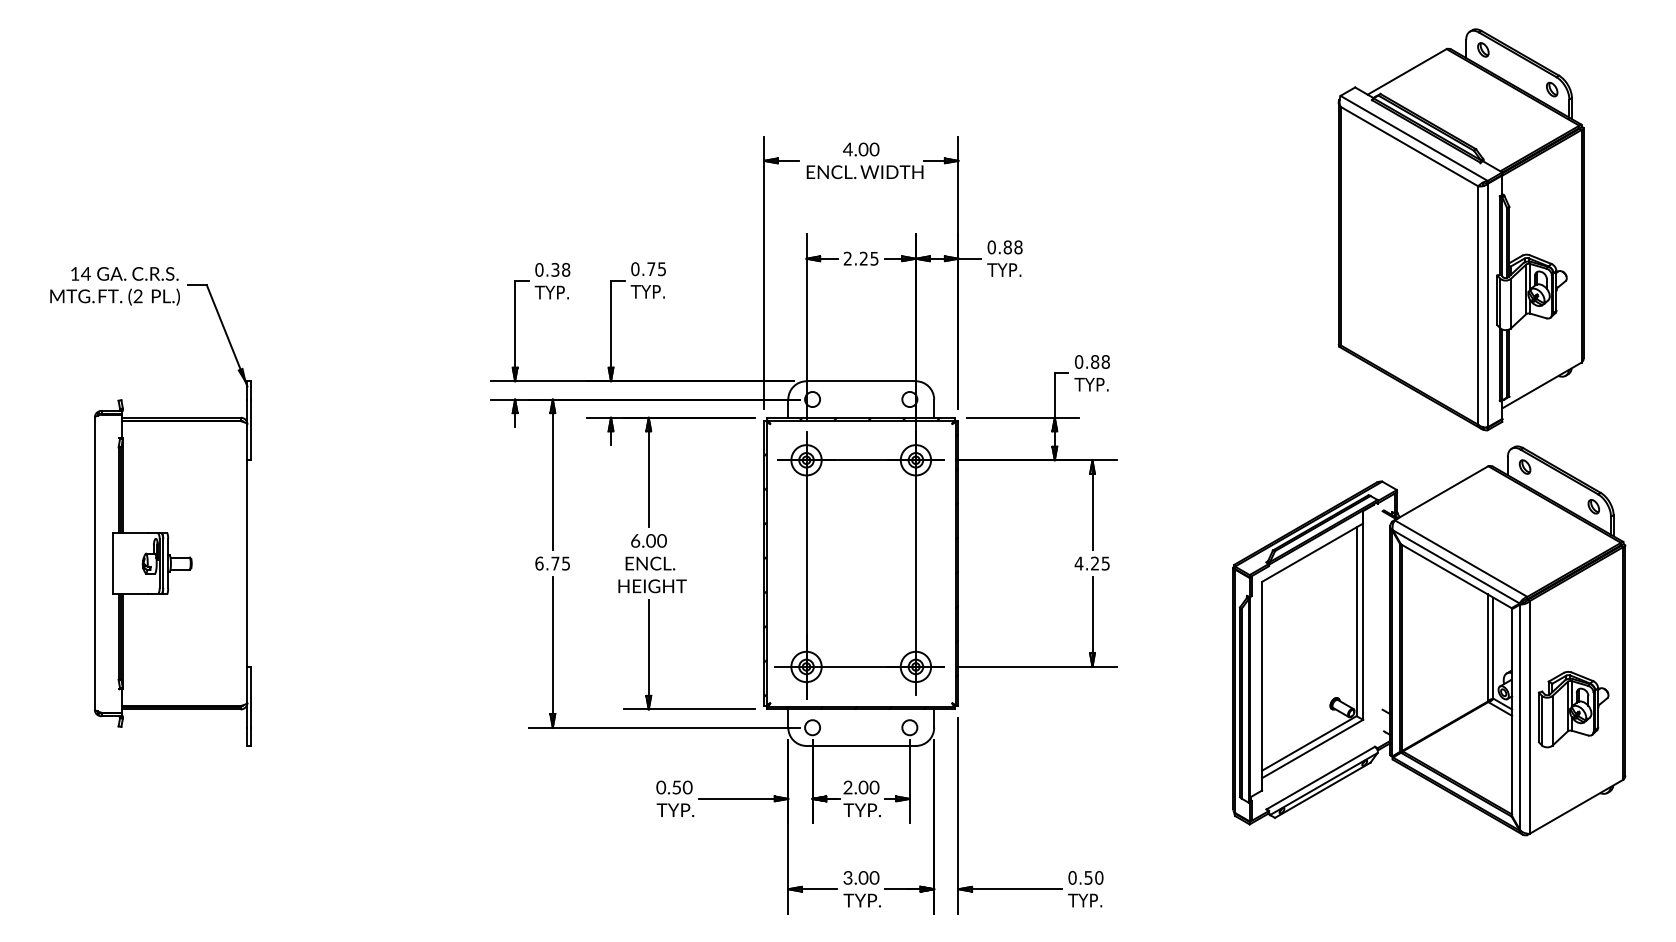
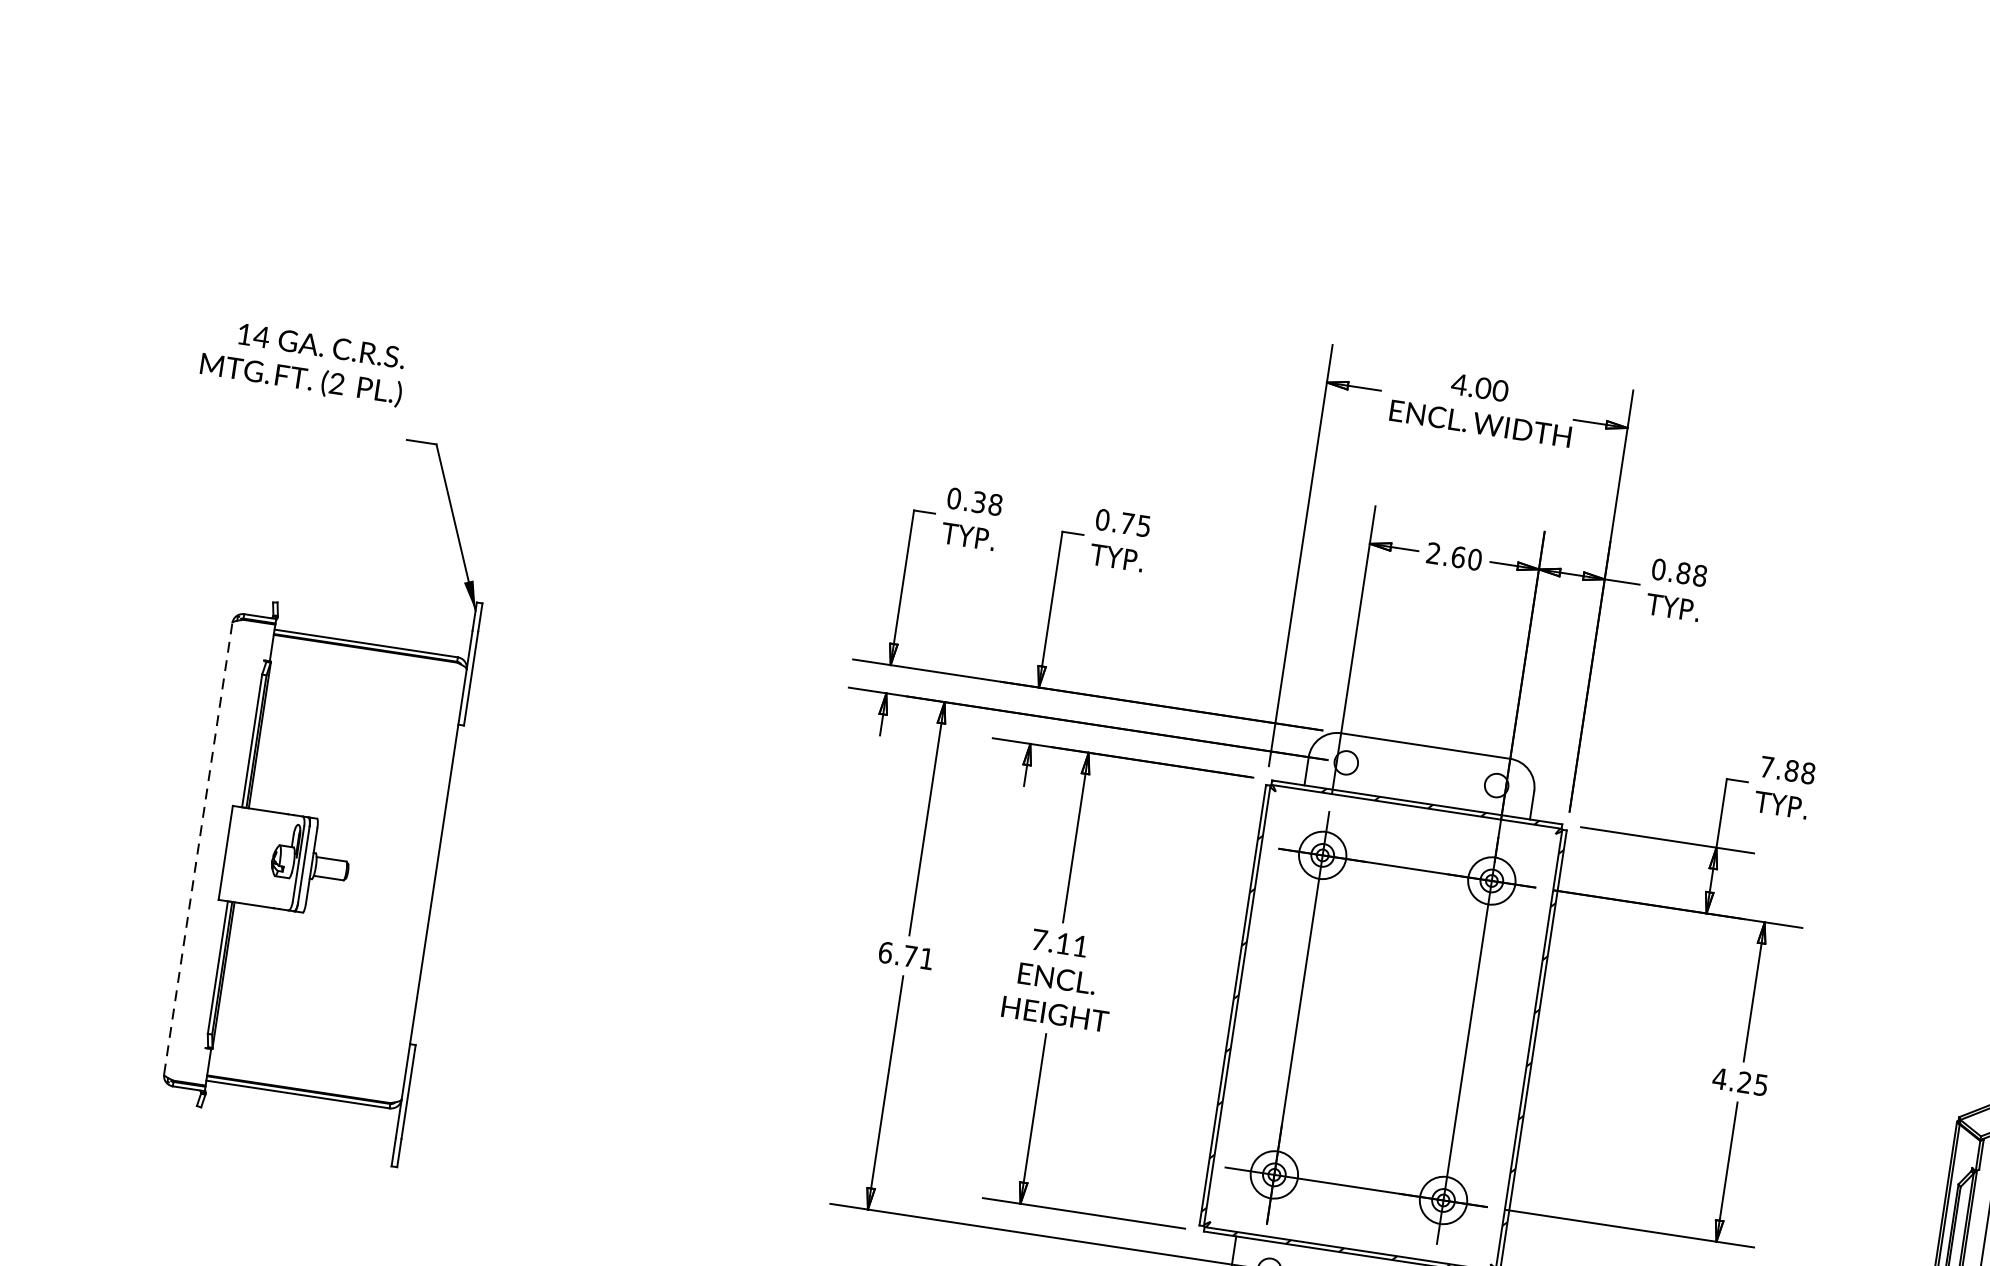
text: (868, 258) -> (1465, 557), 2.25 -> 2.60
text: (114, 286) -> (302, 363), moved
text: (1079, 361) -> (1767, 766), 0.88 -> 7.88
text: (648, 540) -> (1059, 942), 6.00 -> 7.11
line: (94, 563) -> (197, 848), solid -> dashed
text: (565, 563) -> (925, 958), 6.75 -> 6.71

